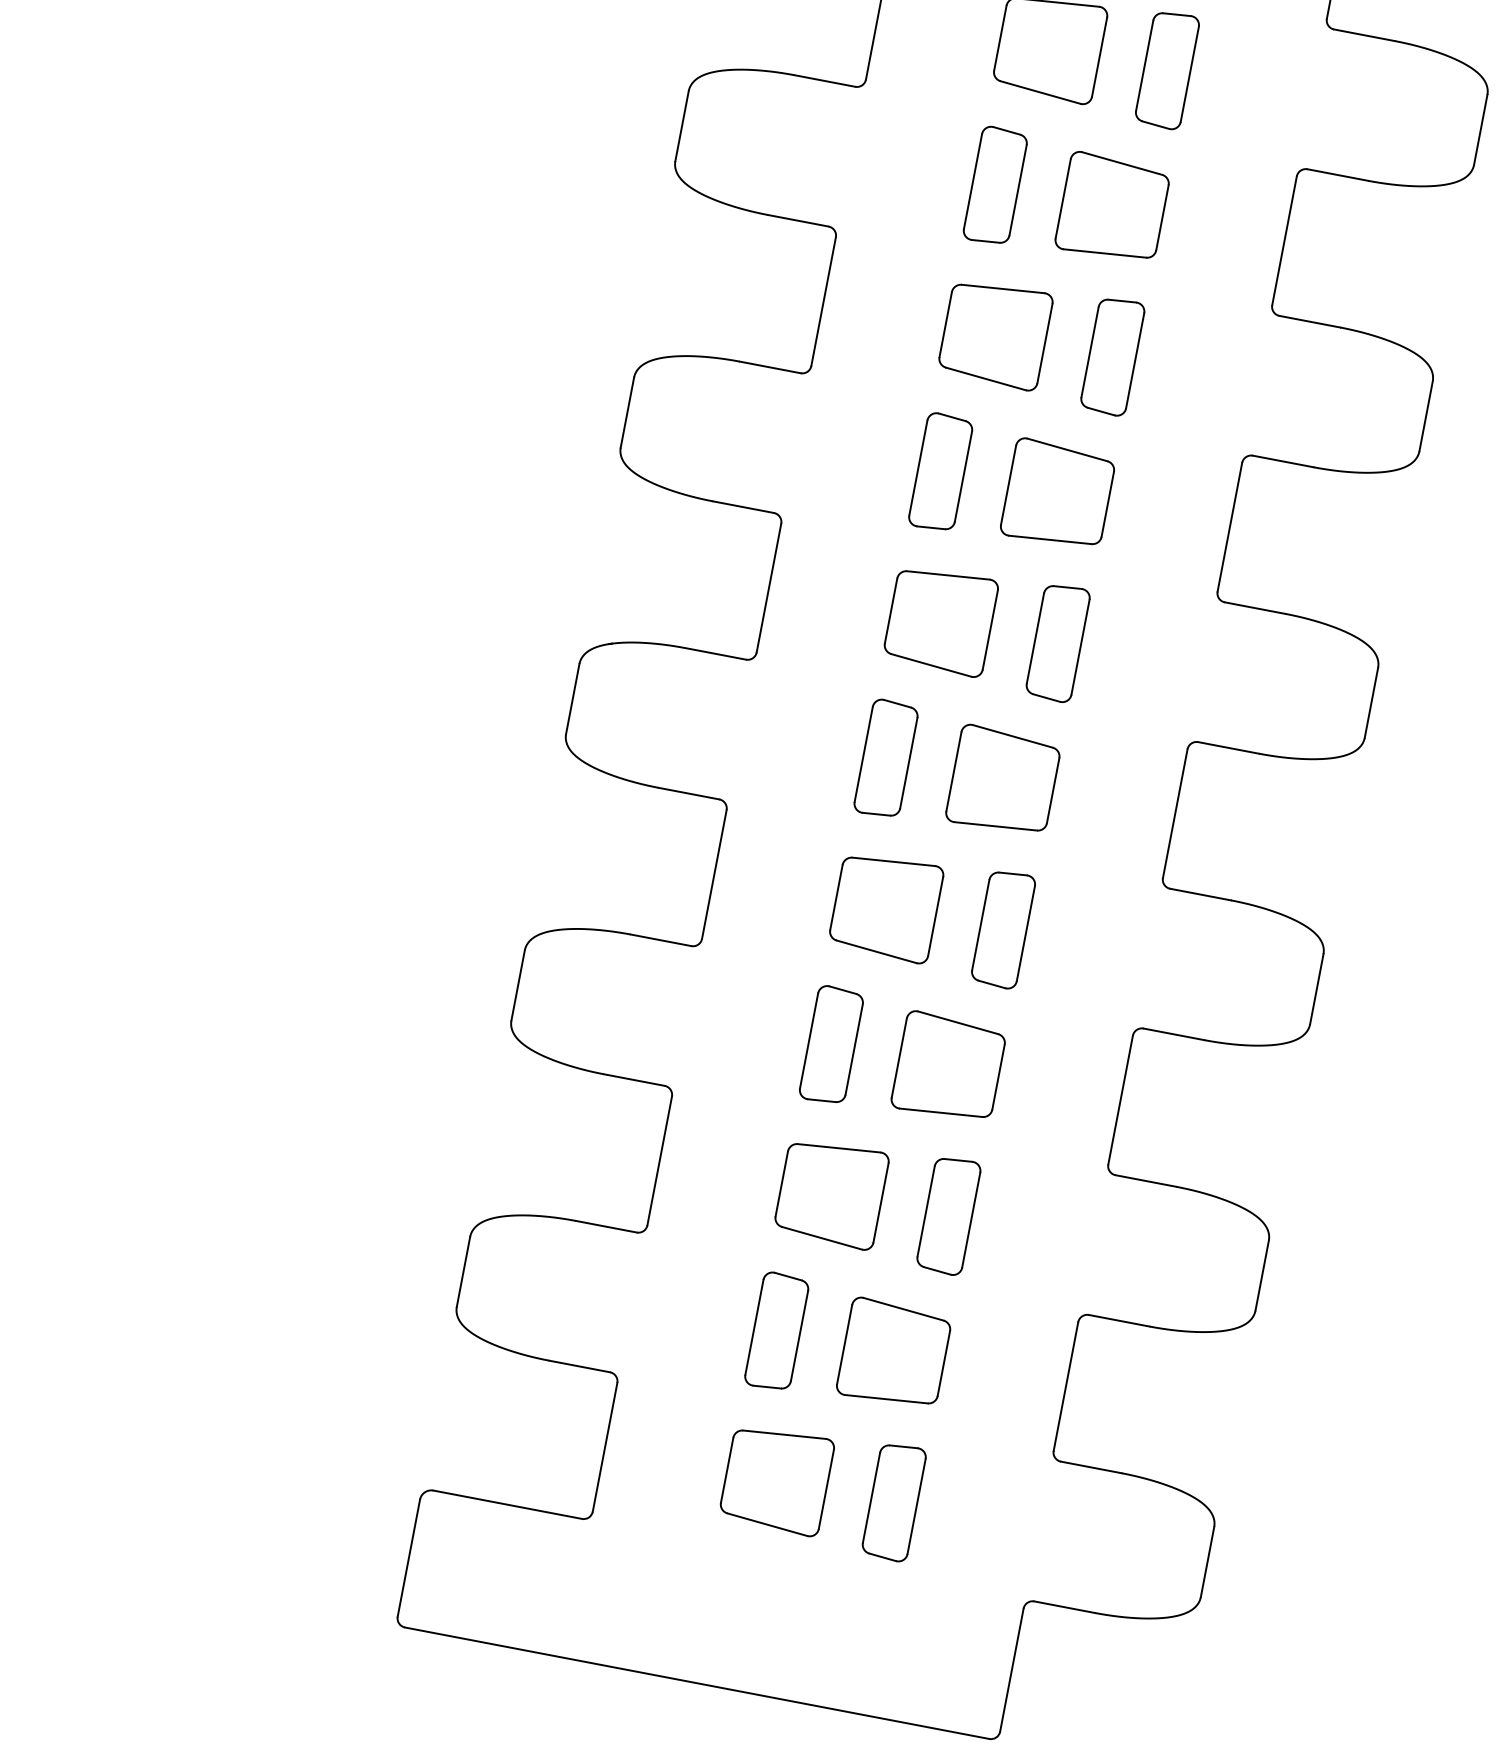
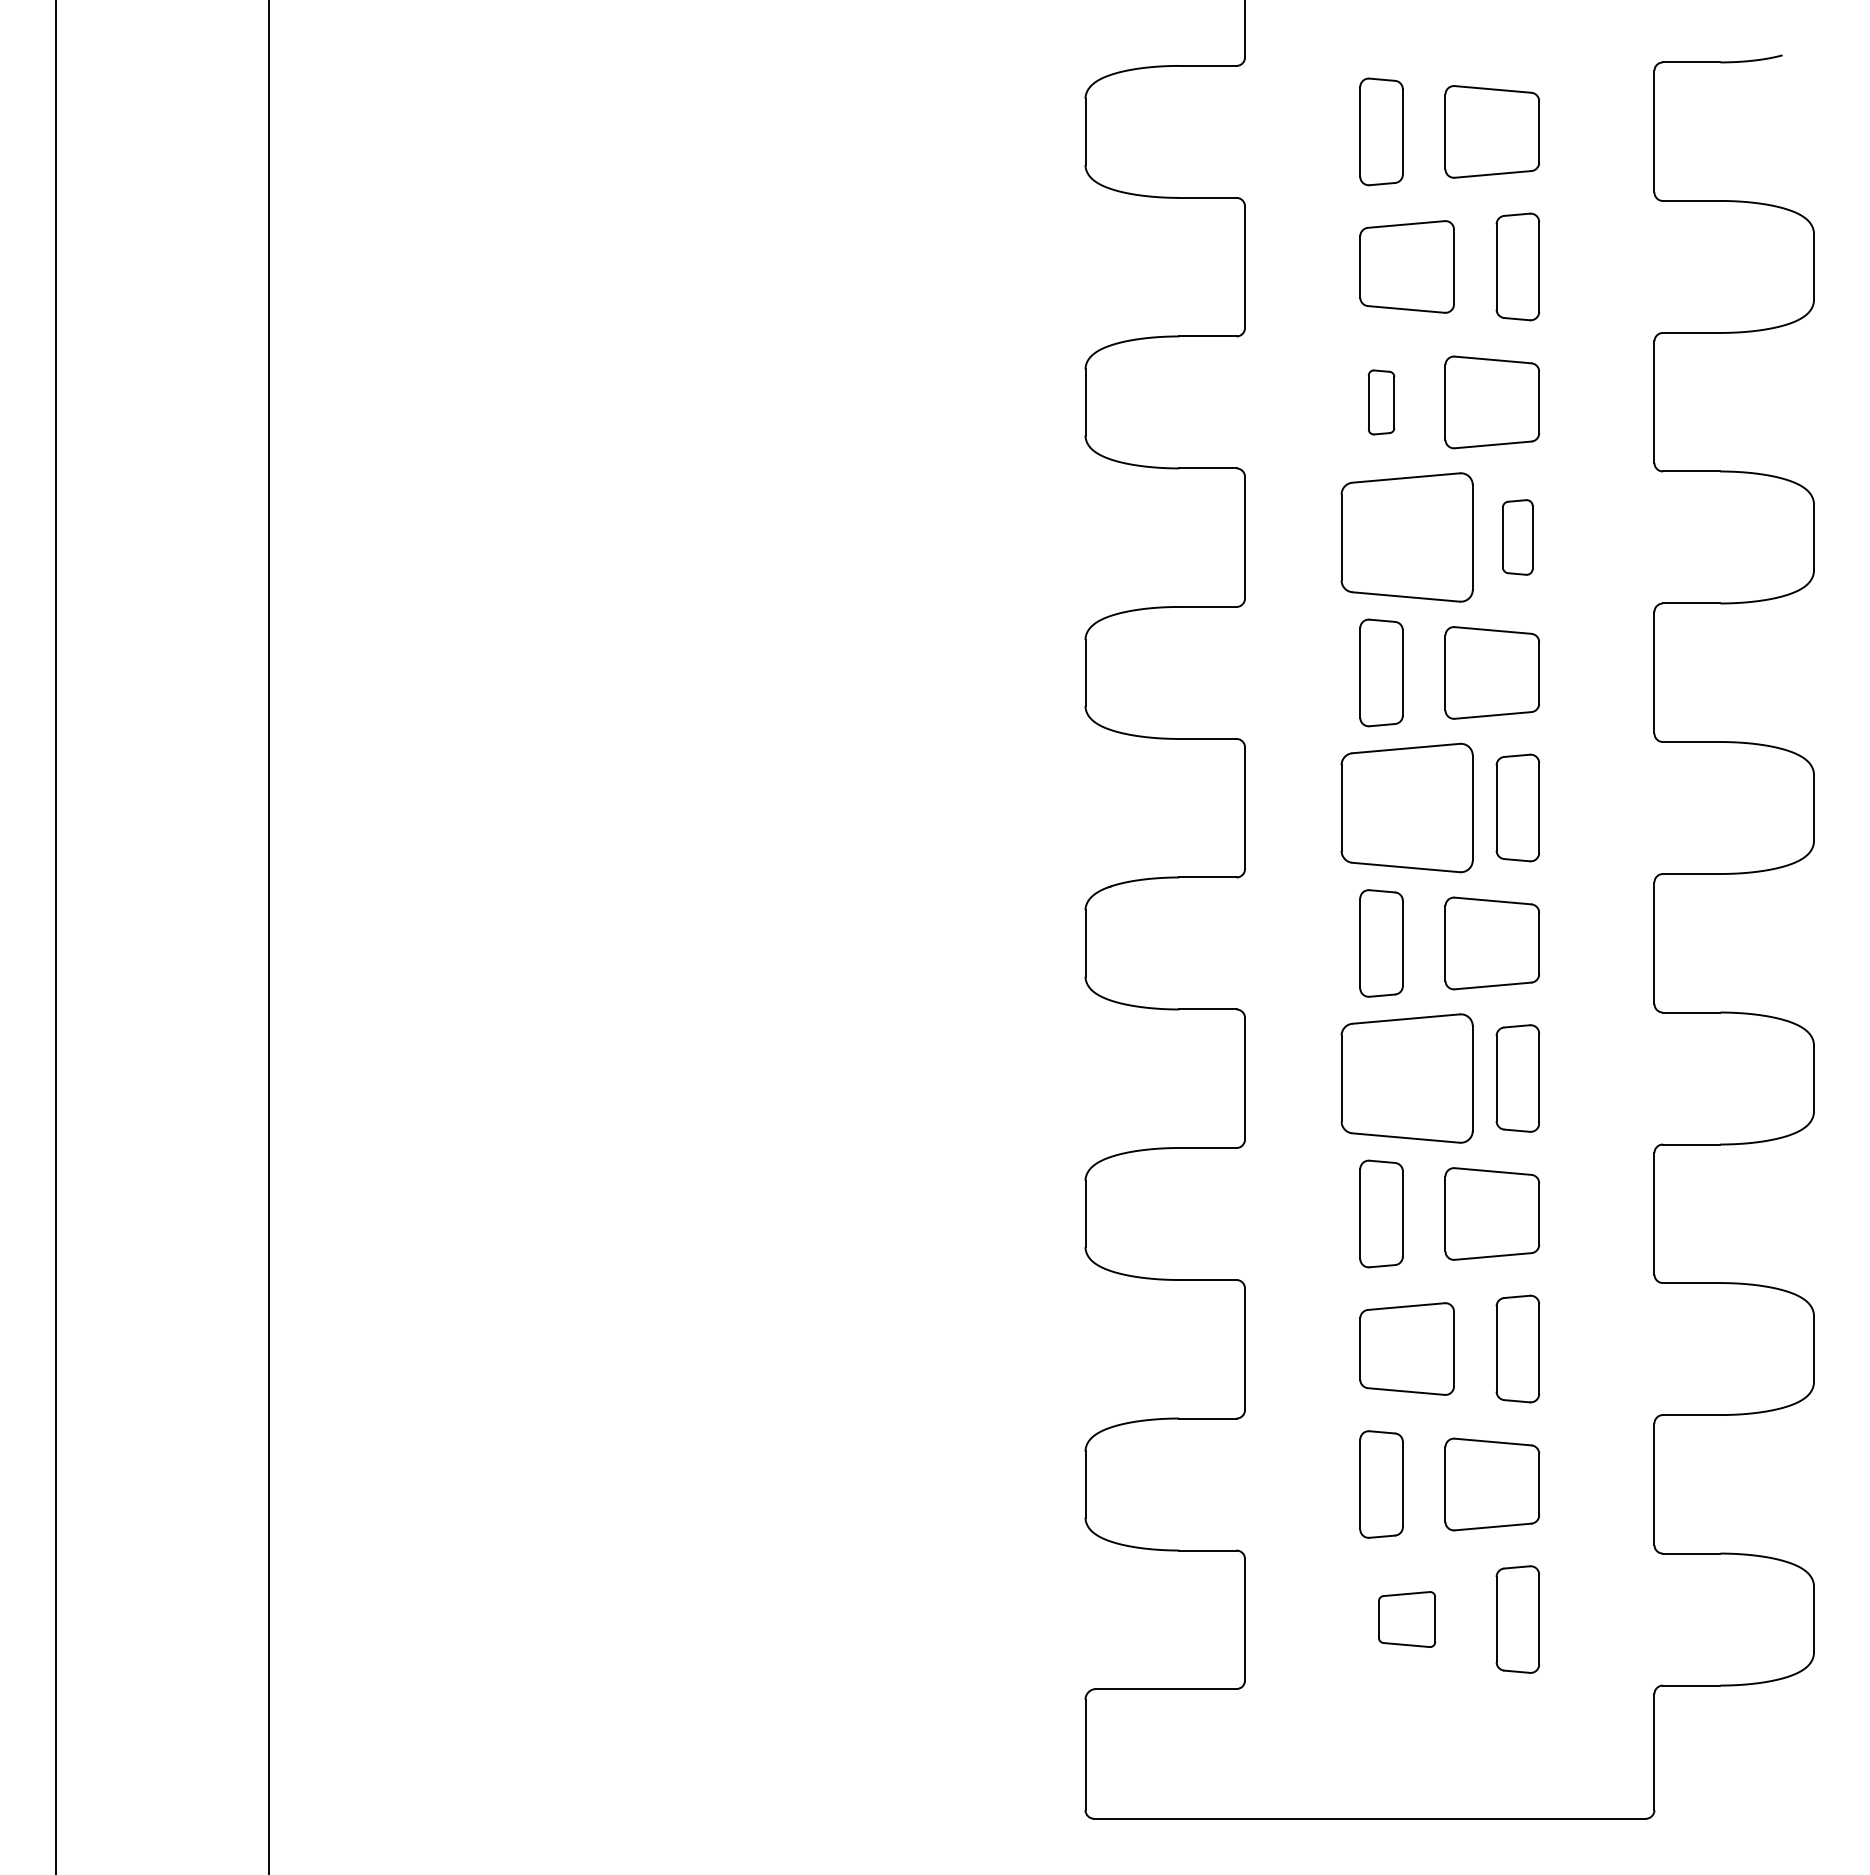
part: (995, 186) -> (1381, 402), size x0.6
part: (994, 334) -> (1406, 537), size x1.4
part: (1112, 356) -> (1517, 537), size x0.7
part: (940, 619) -> (1406, 807), size x1.4
part: (885, 906) -> (1406, 1078), size x1.4
part: (776, 1479) -> (1406, 1619), size x0.6

